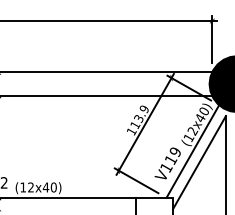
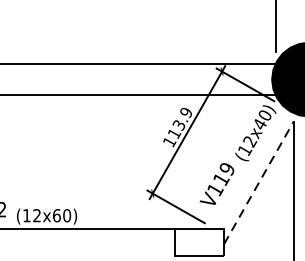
line: (192, 151) -> (249, 168), removed
line: (199, 162) -> (258, 182), solid -> dashed
text: (45, 187) -> (56, 215), (12x40) -> (12x60)

